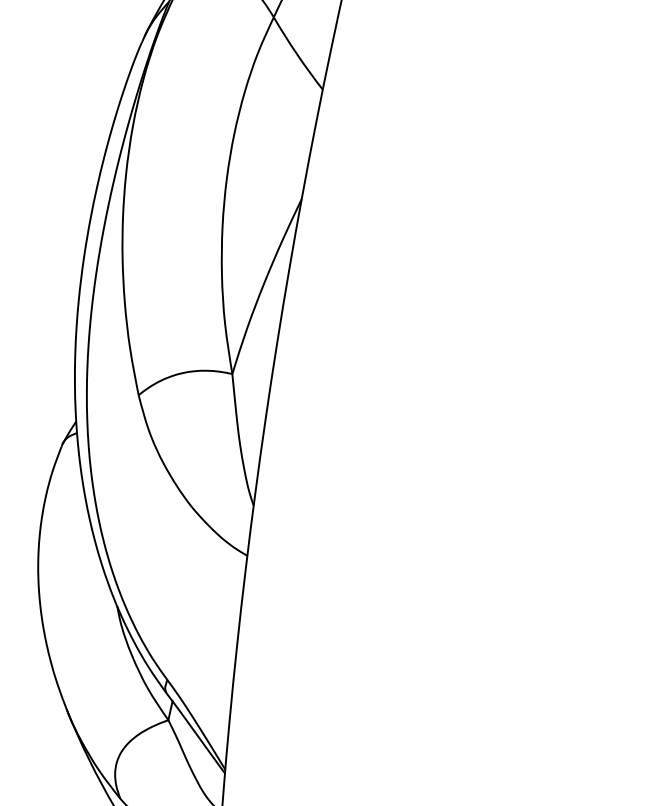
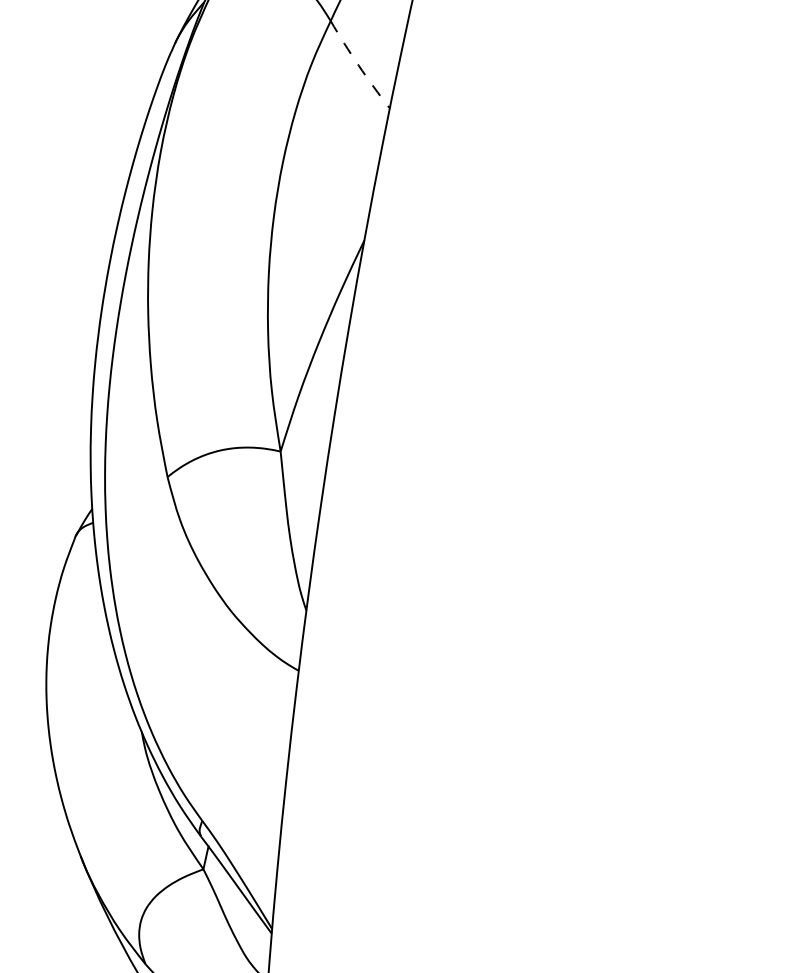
arc: (296, 54) -> (358, 65), solid -> dashed

